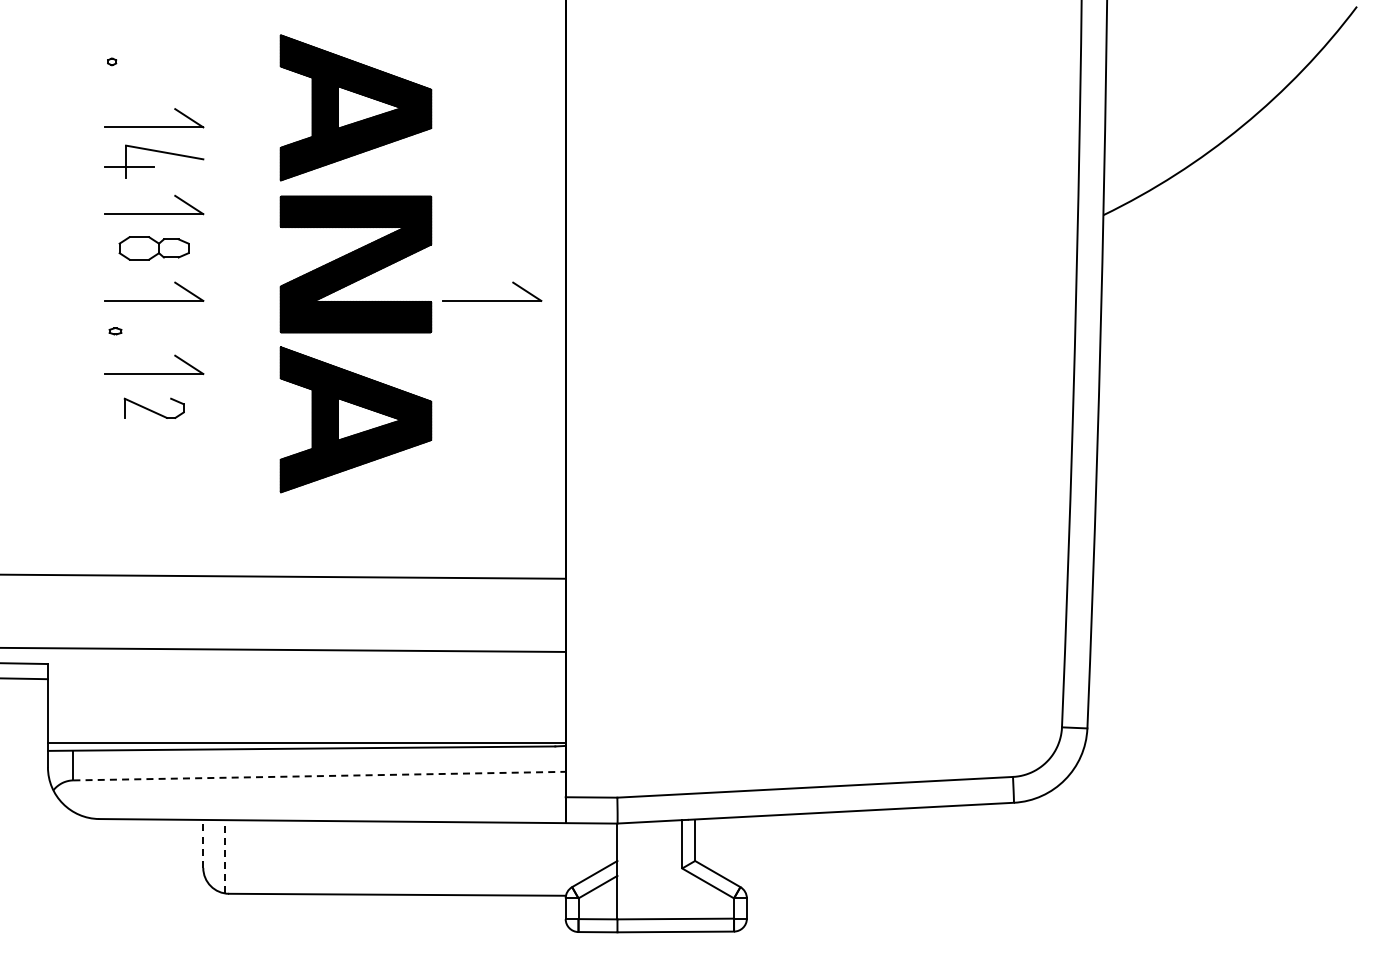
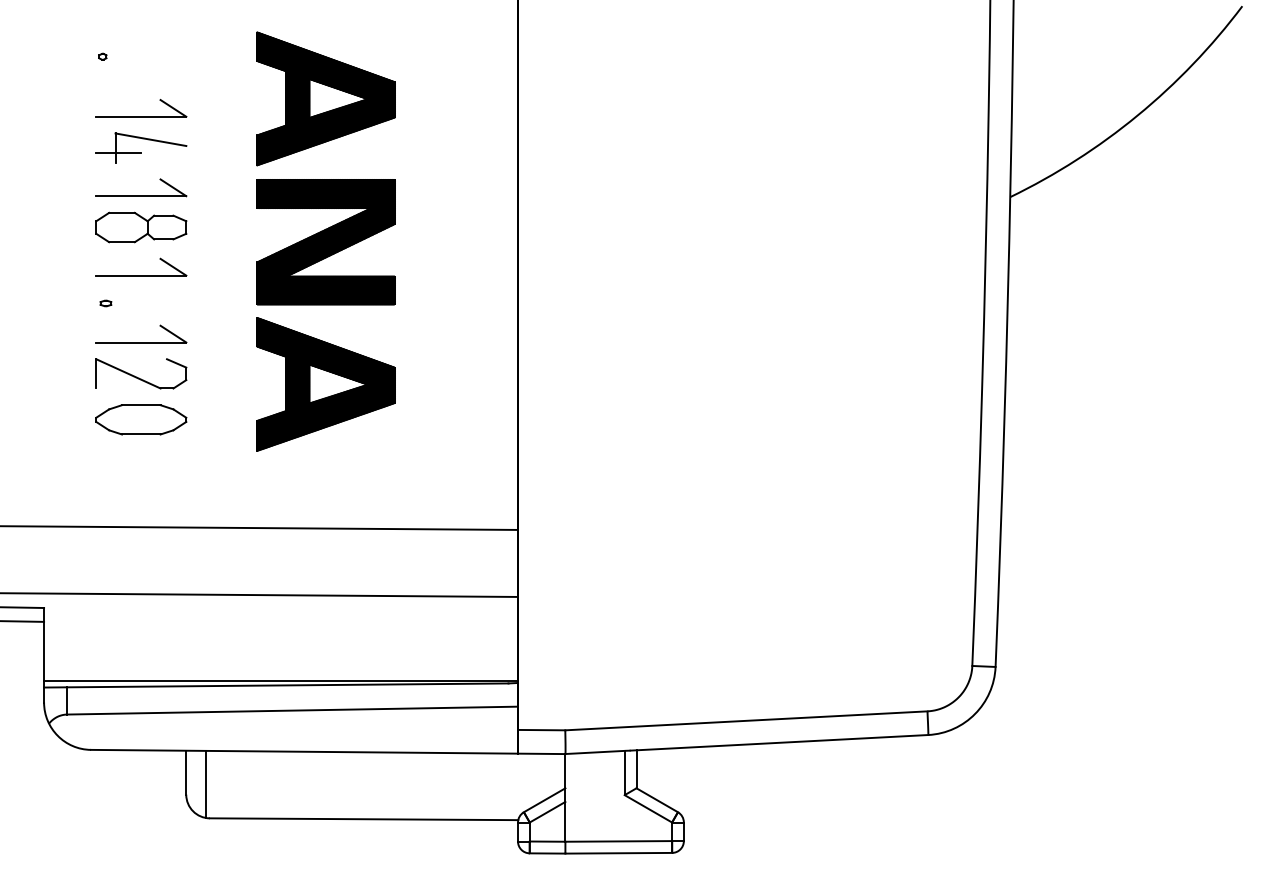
part: (153, 248) -> (140, 227), size x1.43
part: (492, 300) -> (451, 275), removed
part: (154, 408) -> (141, 374), size x1.67
part: (154, 458) -> (141, 419), added
line: (320, 776) -> (293, 710), dashed -> solid
line: (203, 843) -> (186, 772), dashed -> solid
line: (225, 856) -> (206, 784), dashed -> solid

